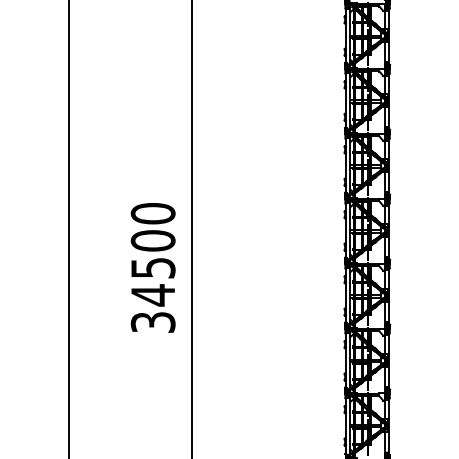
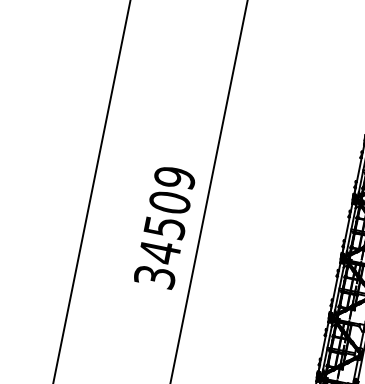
text: (153, 213) -> (175, 177), 34500 -> 34509

